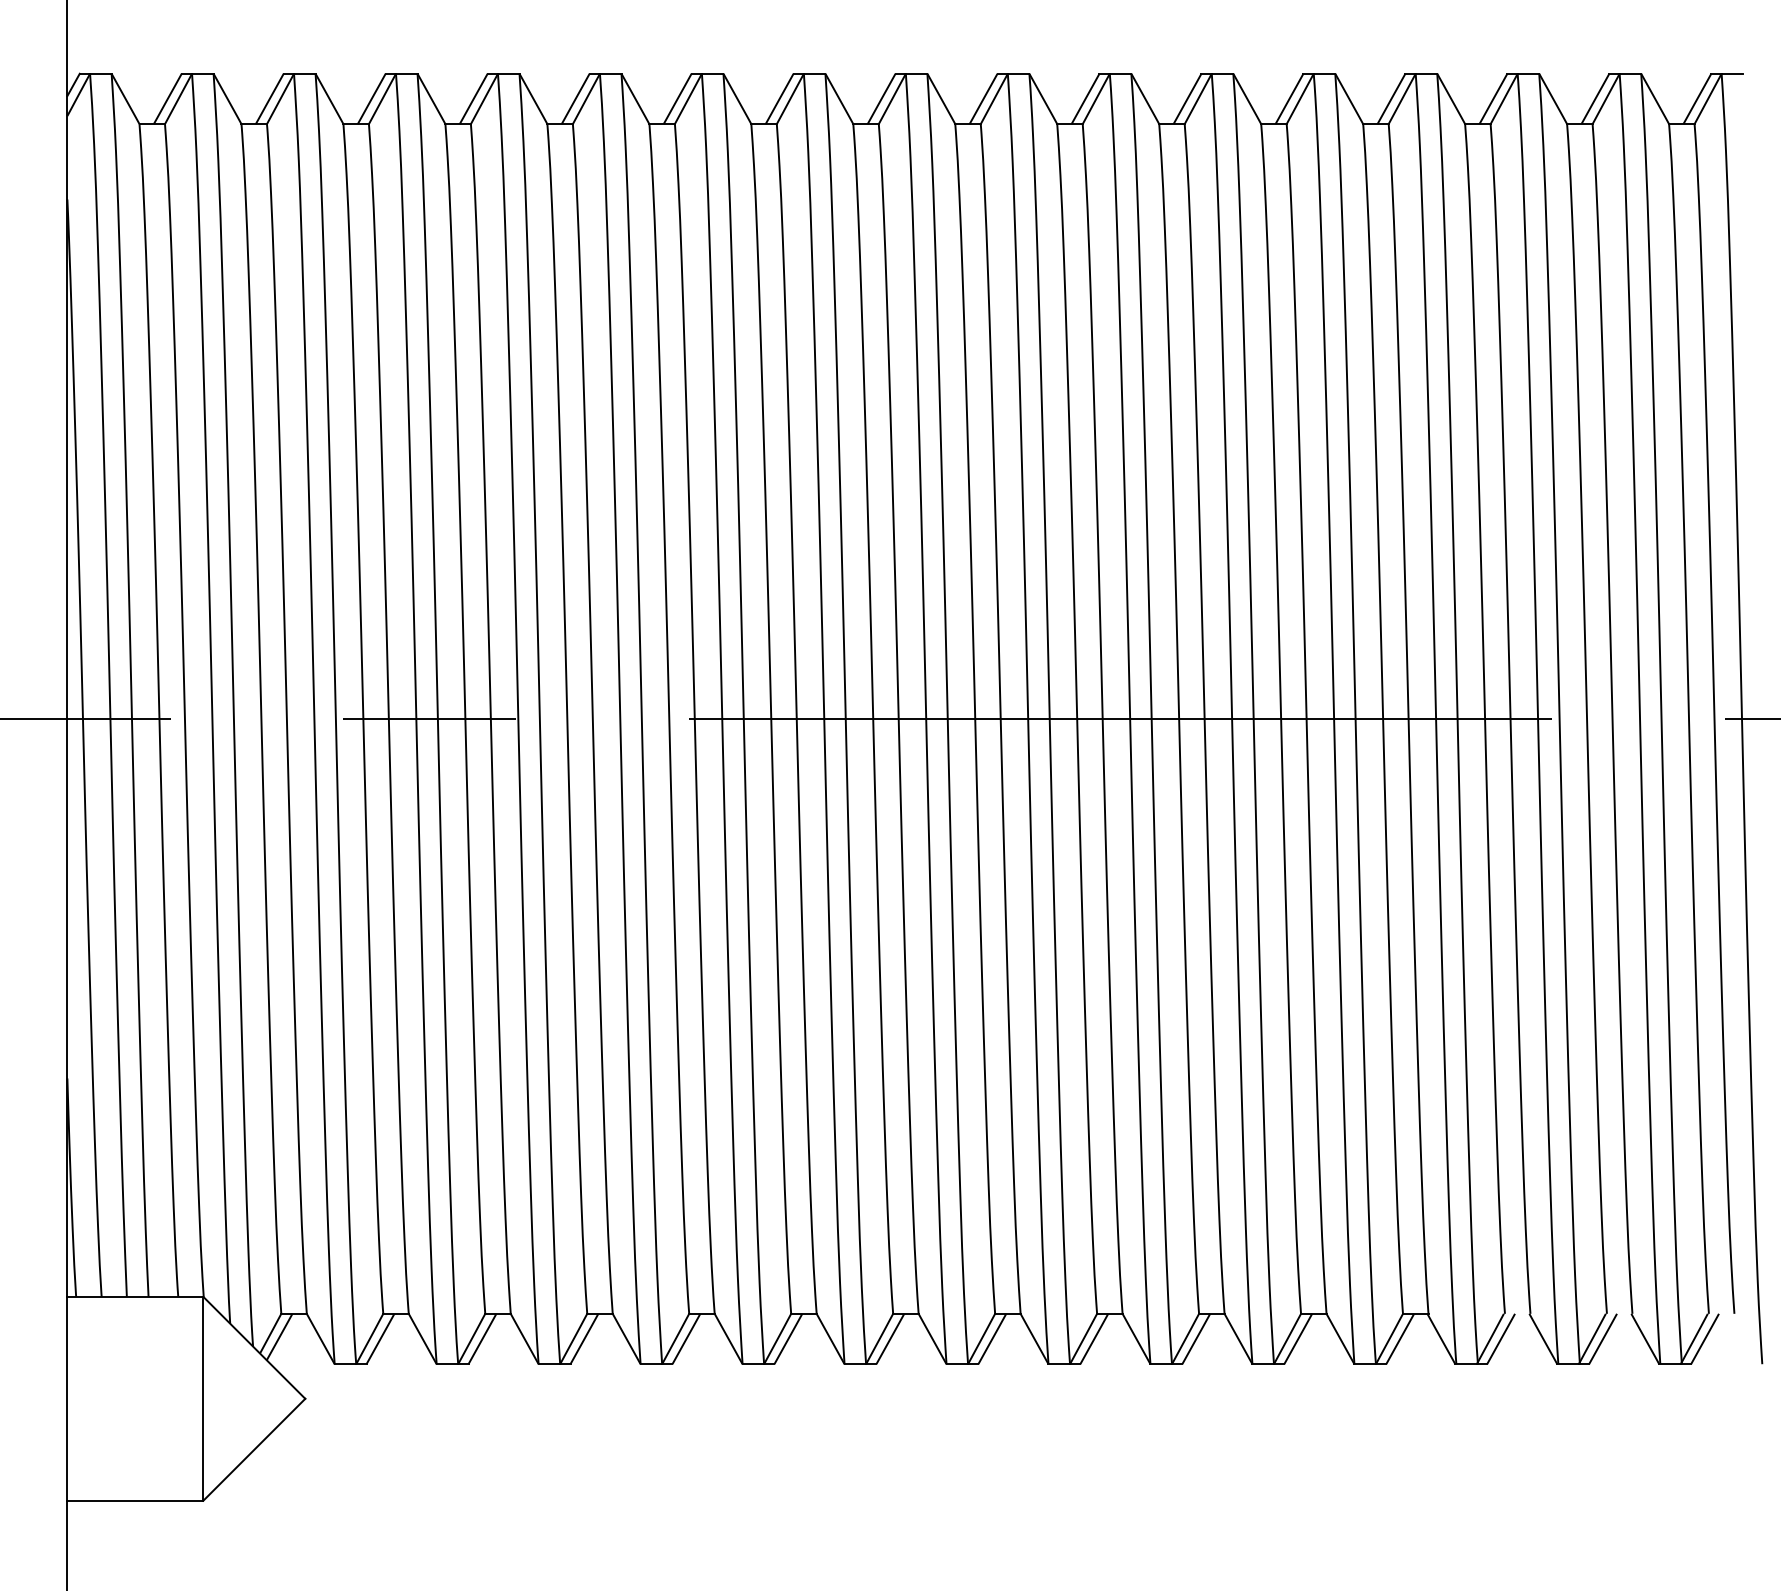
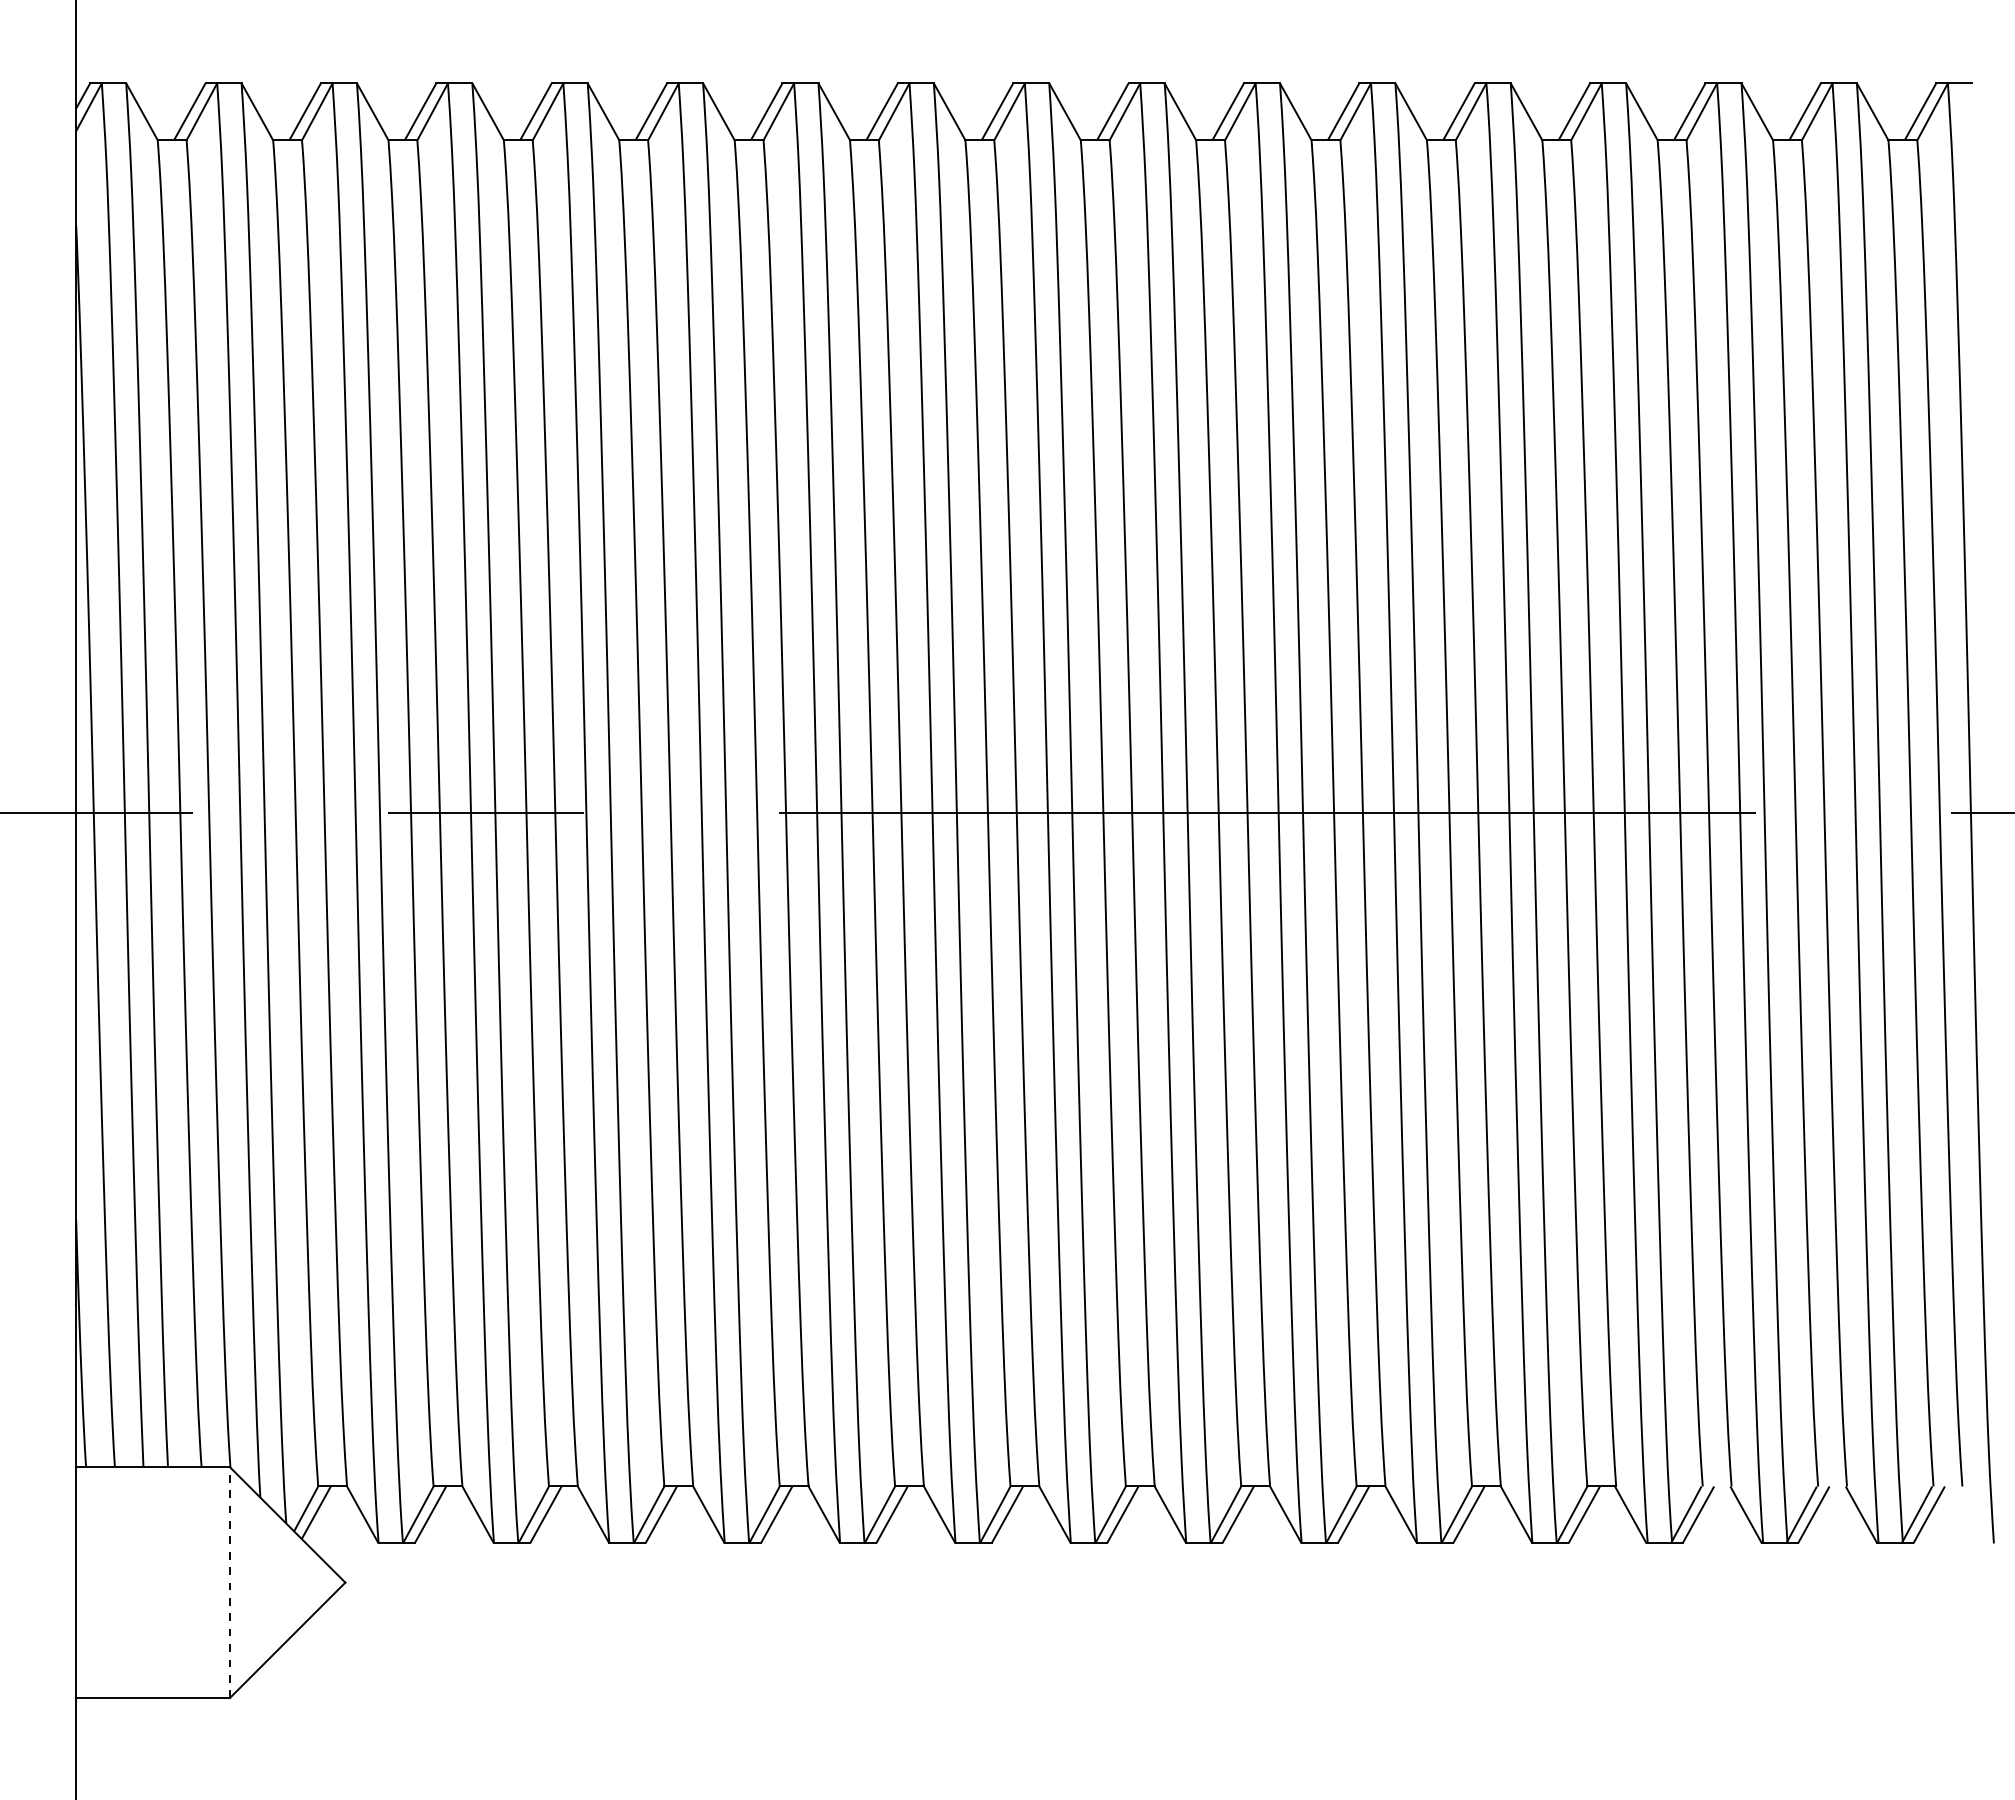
line: (203, 1398) -> (230, 1582), solid -> dashed

